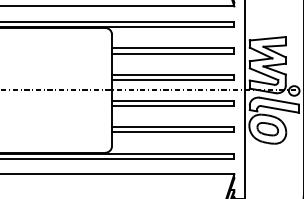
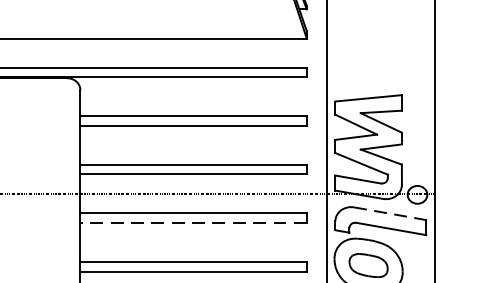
line: (279, 101) -> (390, 214), solid -> dashed
line: (172, 106) -> (192, 223), solid -> dashed

